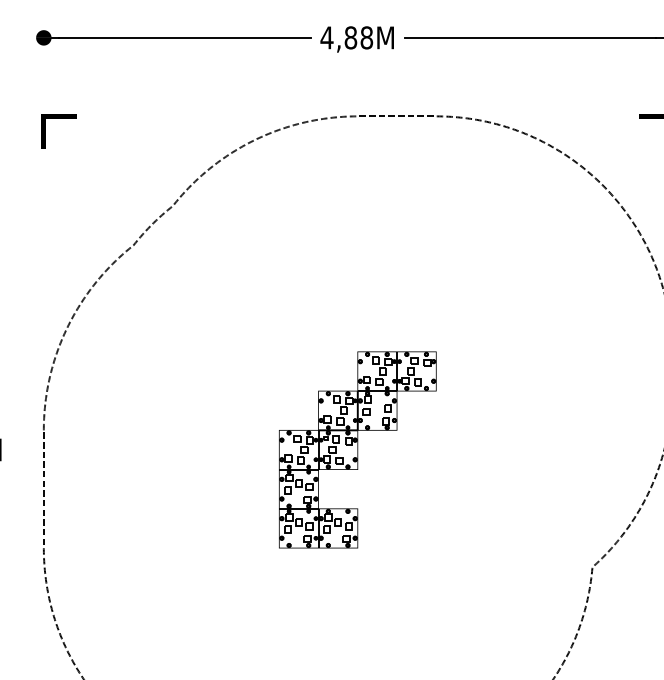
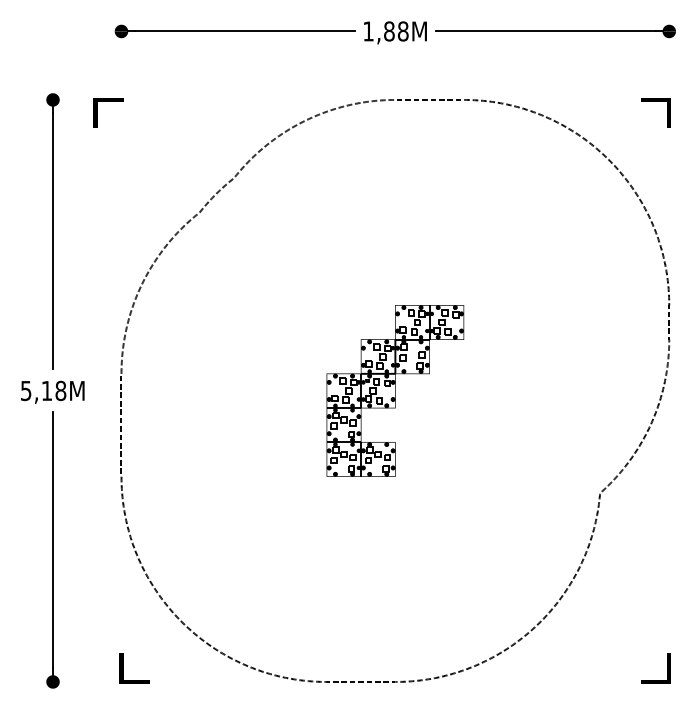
text: (326, 37) -> (368, 31), 4,88M -> 1,88M
line: (58, 118) -> (108, 101), moved

